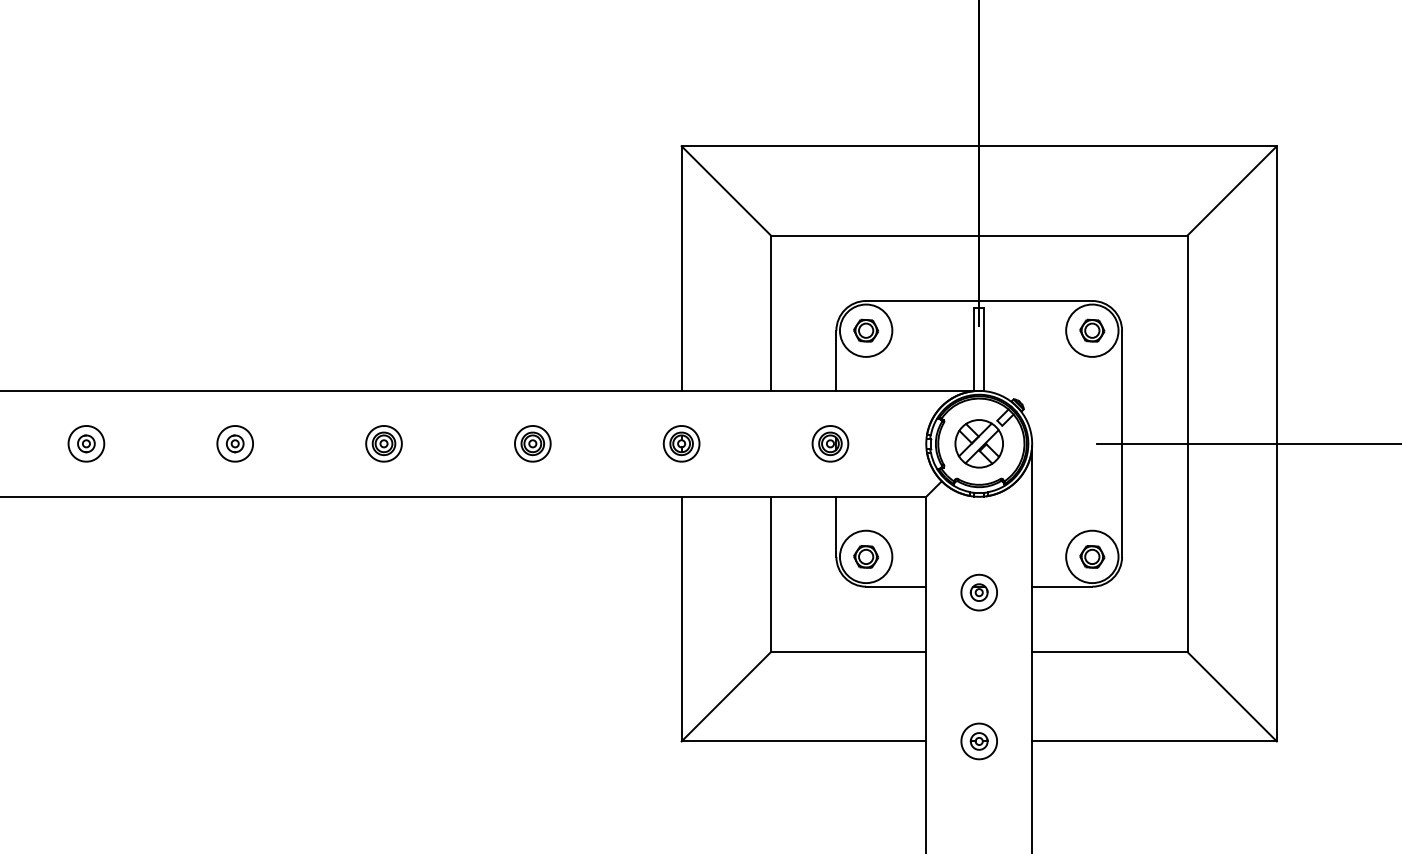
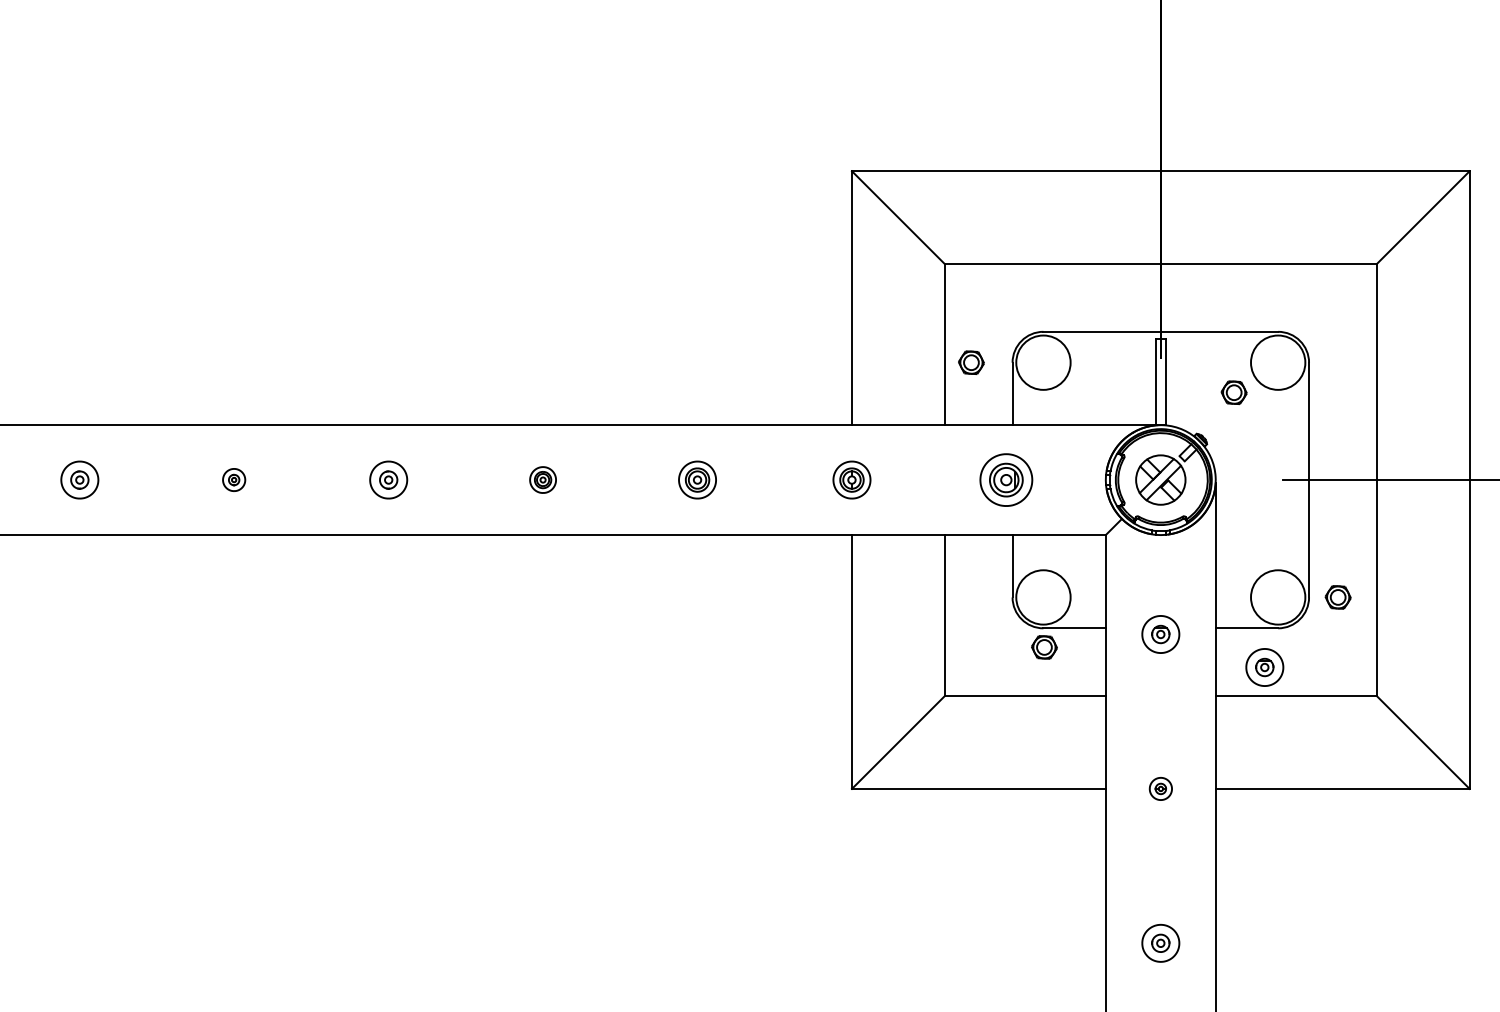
part: (866, 330) -> (971, 362), moved
part: (1091, 330) -> (1233, 392), moved
part: (85, 443) -> (233, 479), size x0.6
part: (383, 443) -> (542, 479), size x0.7
part: (830, 443) -> (1006, 479), size x1.4
part: (866, 556) -> (1044, 647), moved
part: (1091, 556) -> (1337, 597), moved
part: (1079, 624) -> (1264, 667), added
part: (978, 741) -> (1160, 788), size x0.6

